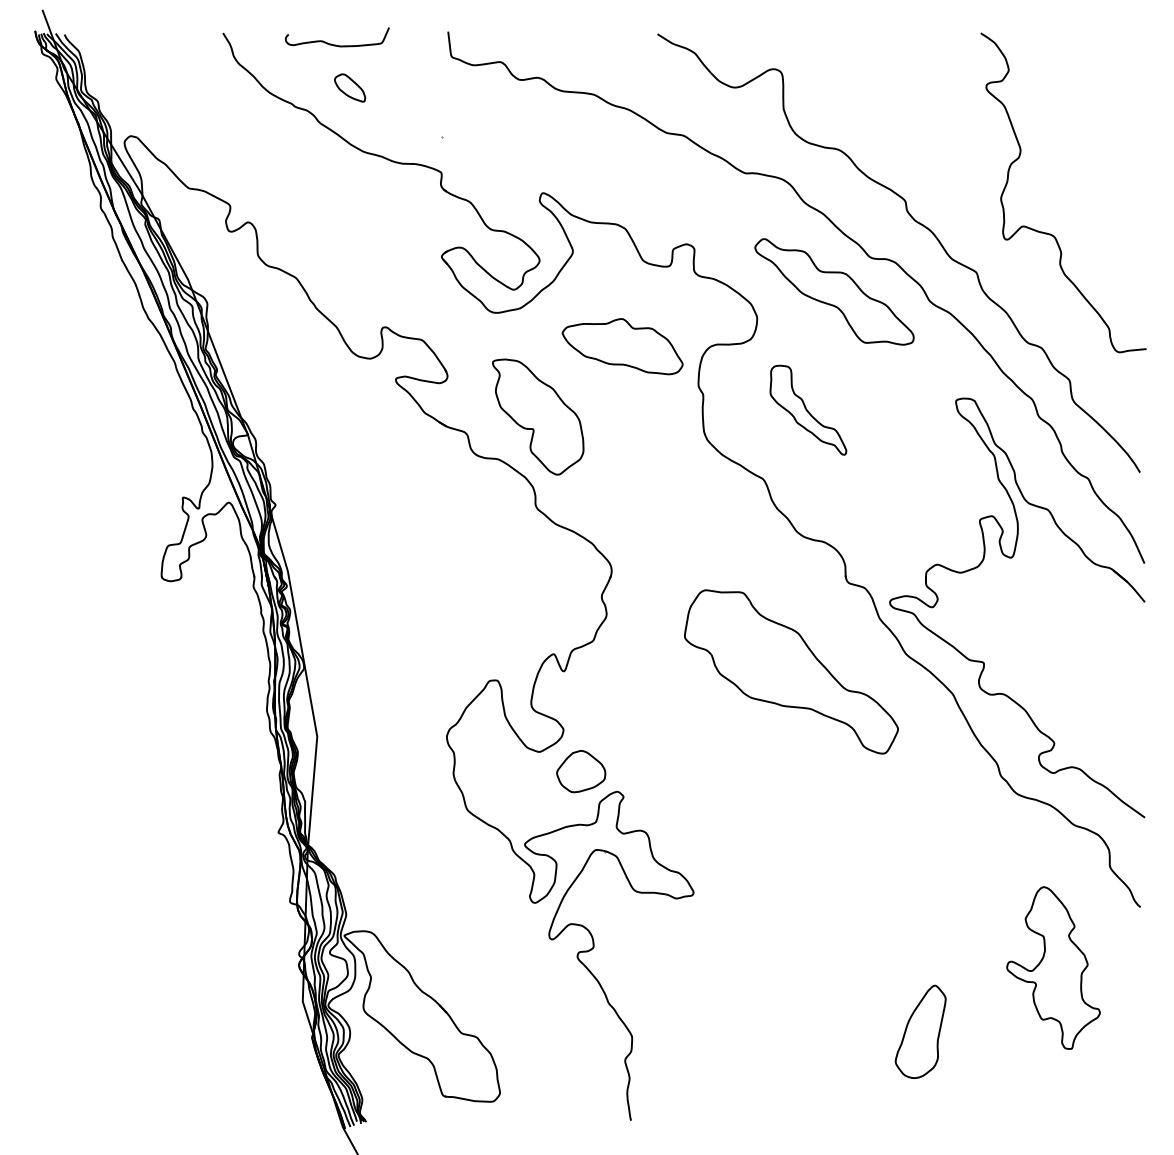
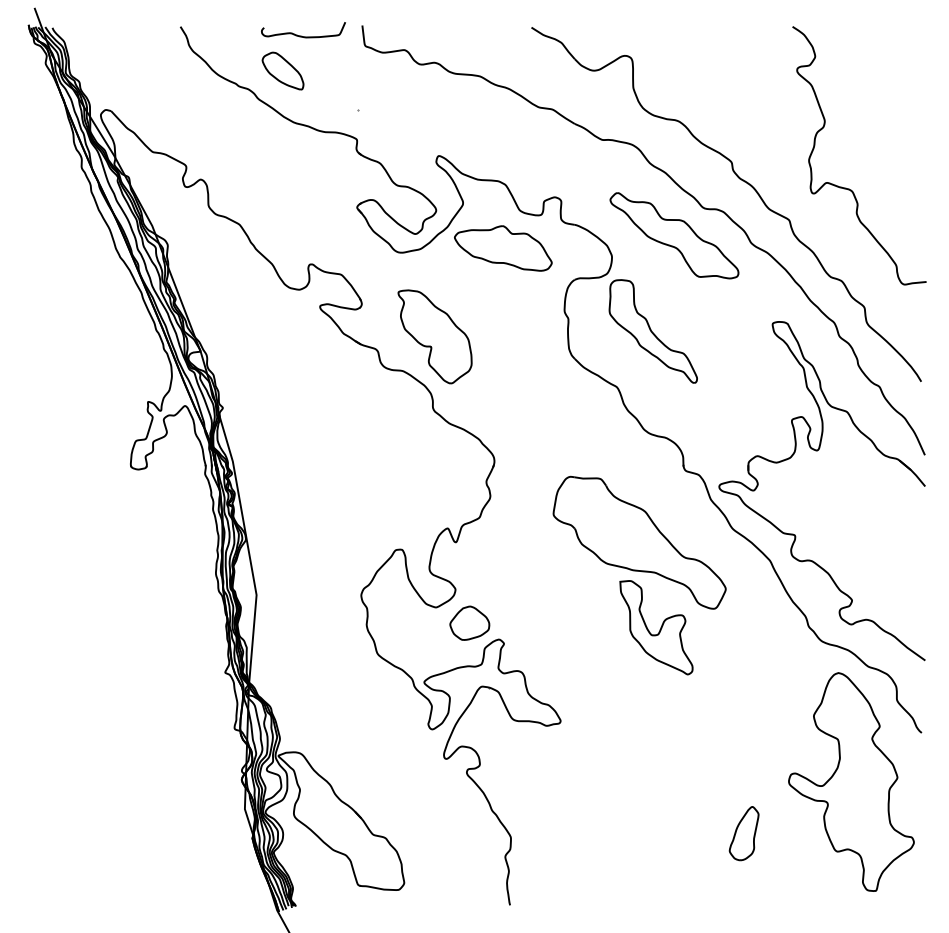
curve: (336, 44) -> (302, 35), moved
part: (349, 87) -> (282, 70), size x1.67
part: (622, 346) -> (503, 248), moved
part: (808, 409) -> (653, 330), size x1.43
part: (811, 776) -> (655, 627), added
part: (1053, 967) -> (851, 781), size x1.67
part: (920, 1031) -> (743, 833), size x0.71

